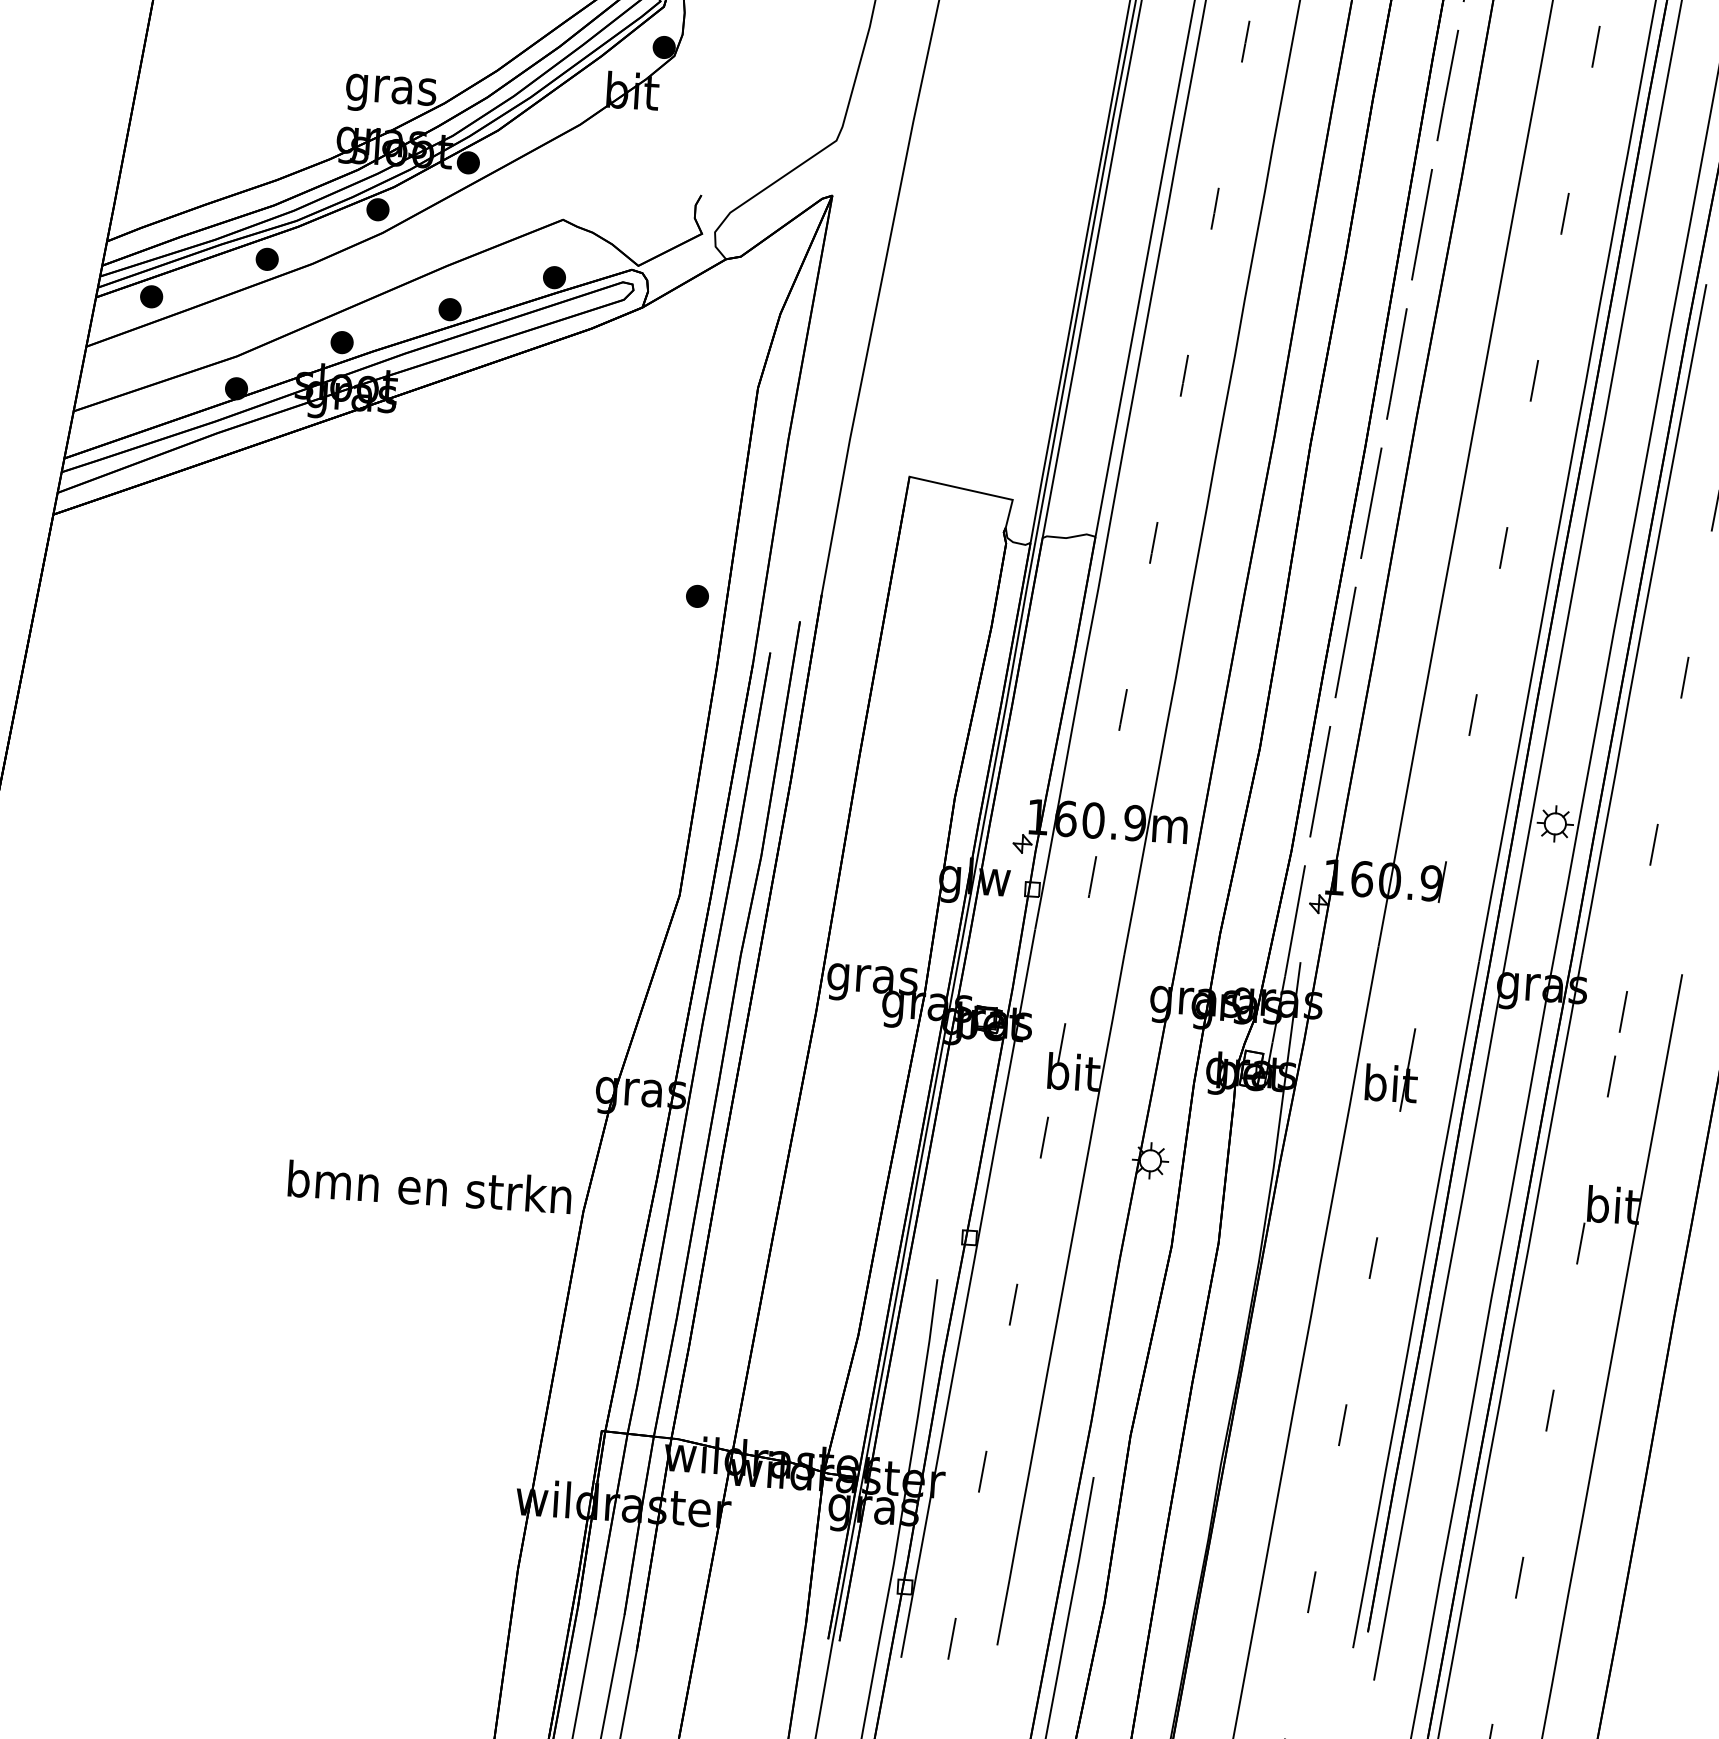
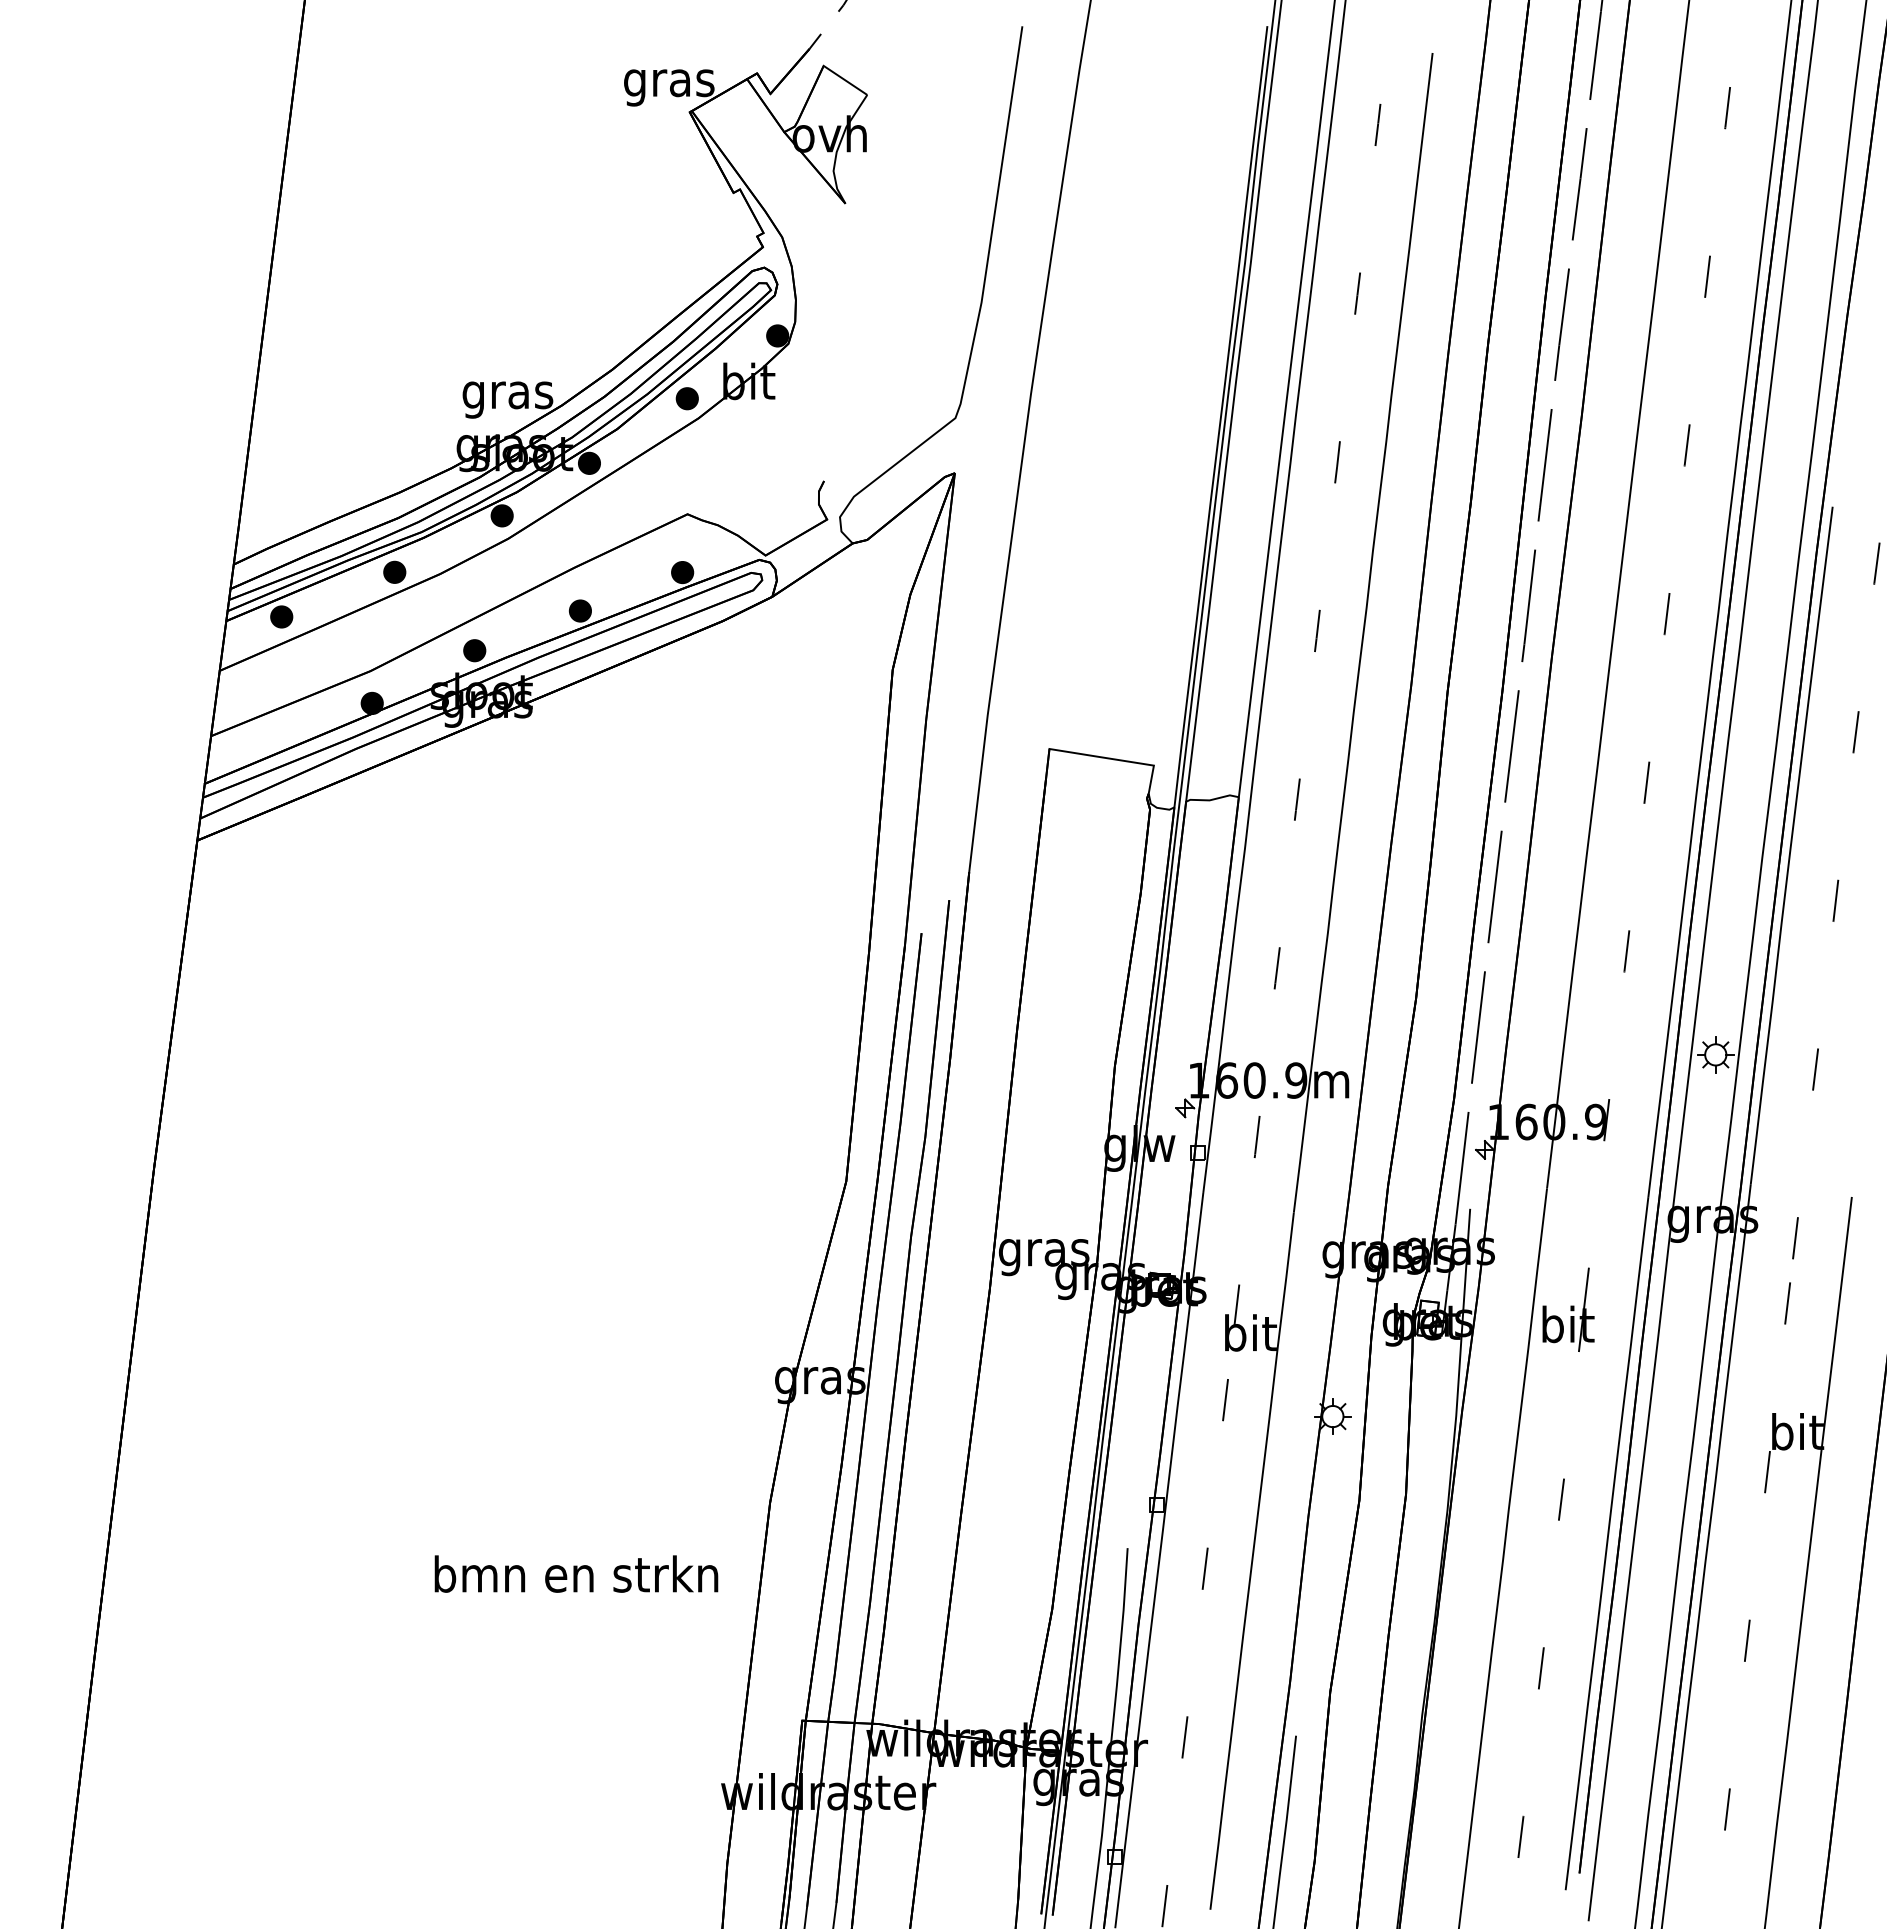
part: (696, 596) -> (686, 398), moved
text: (430, 1186) -> (576, 1573), moved

